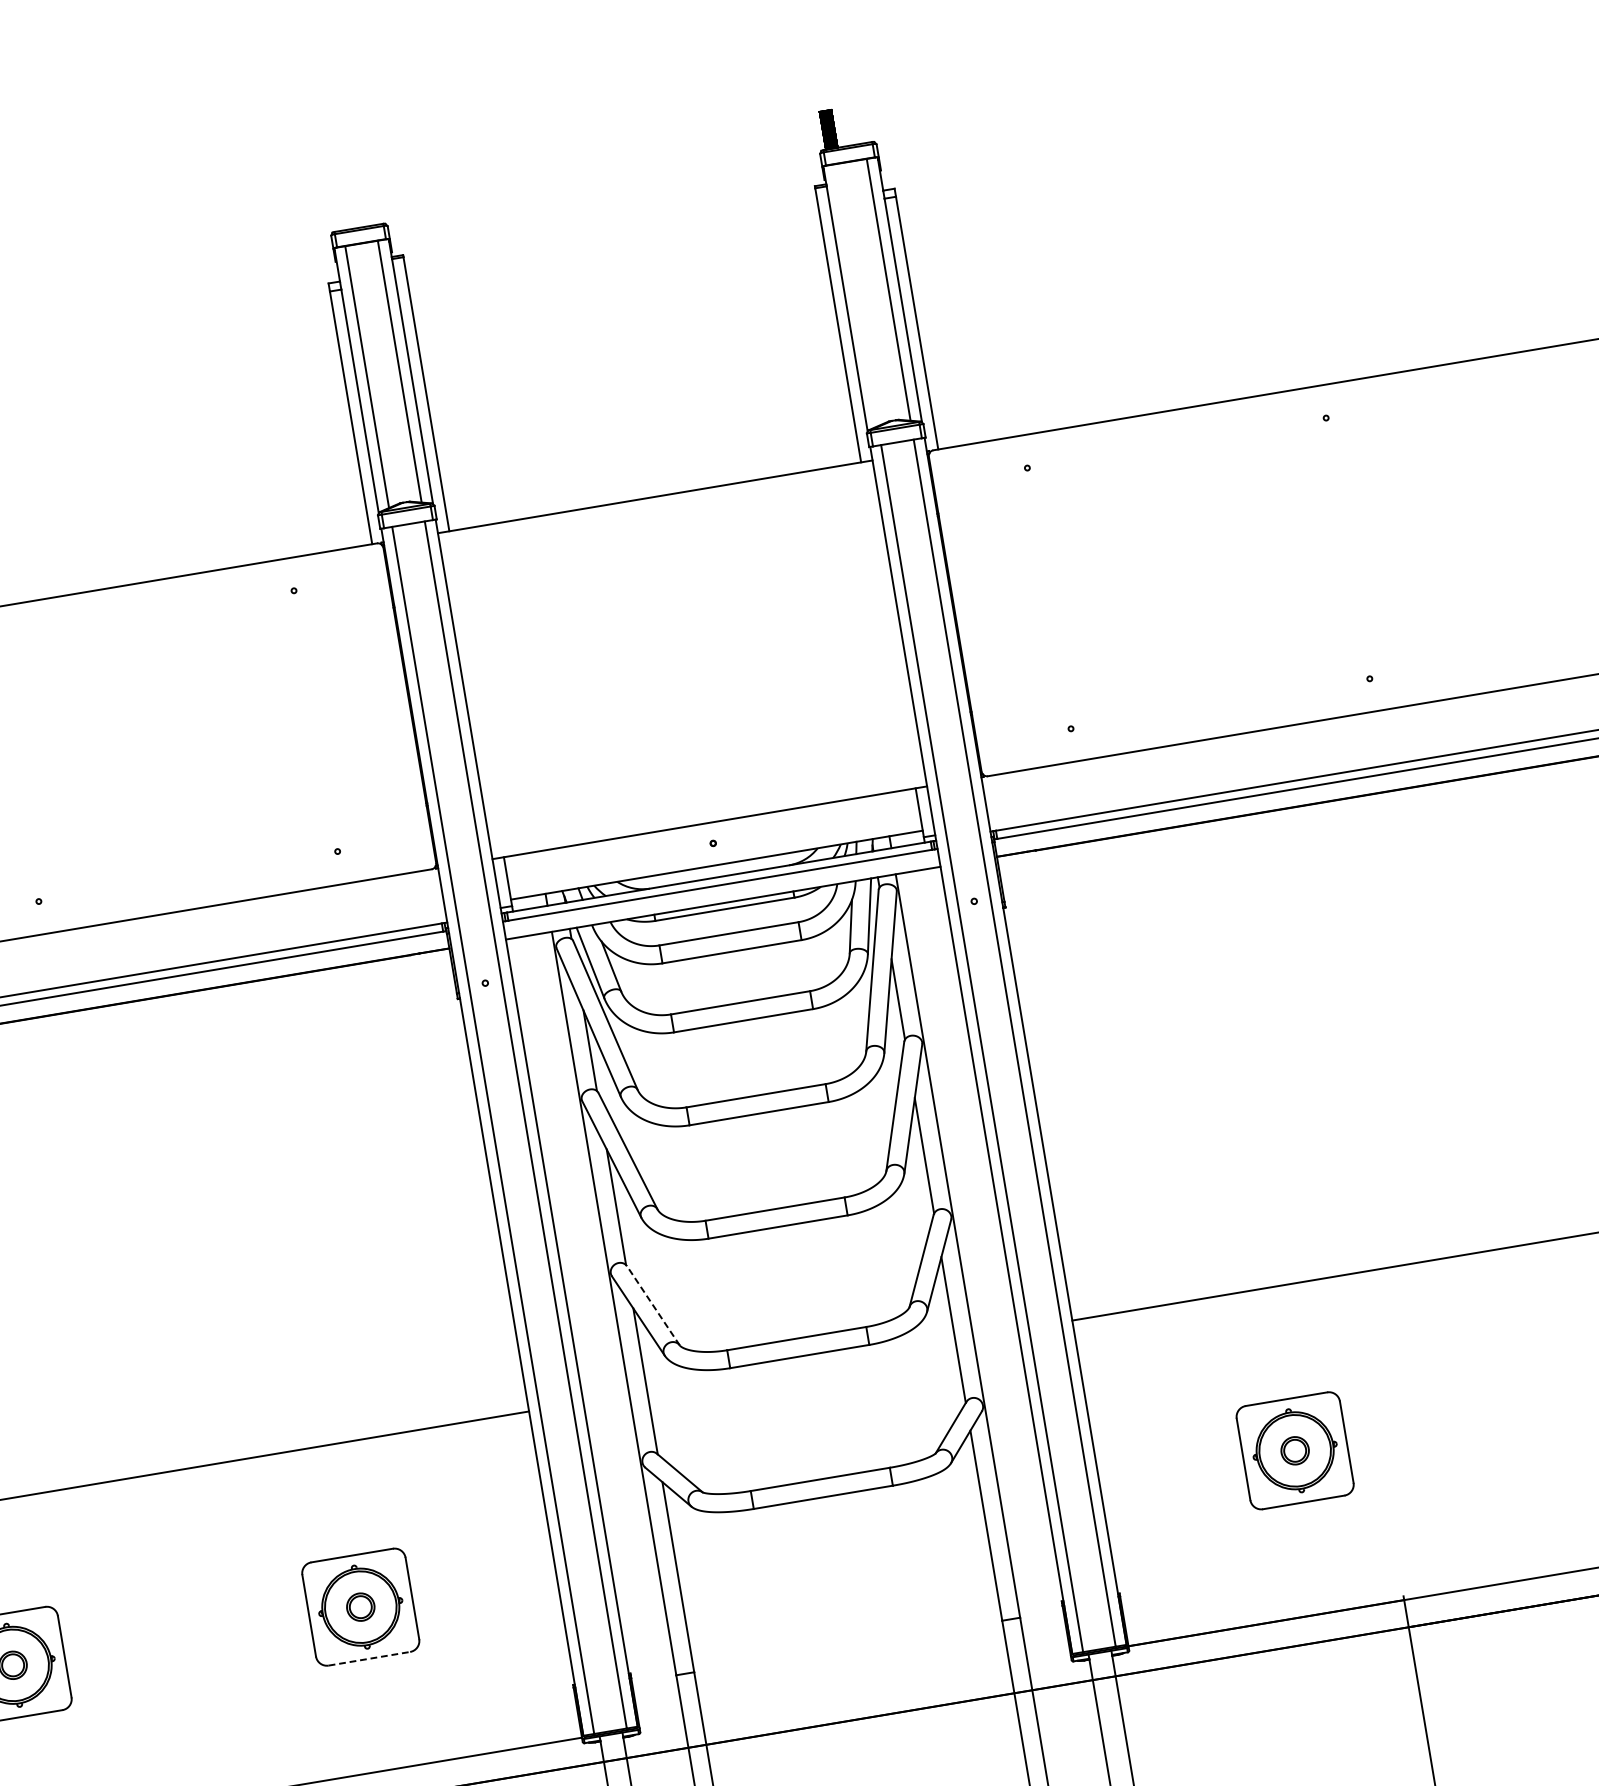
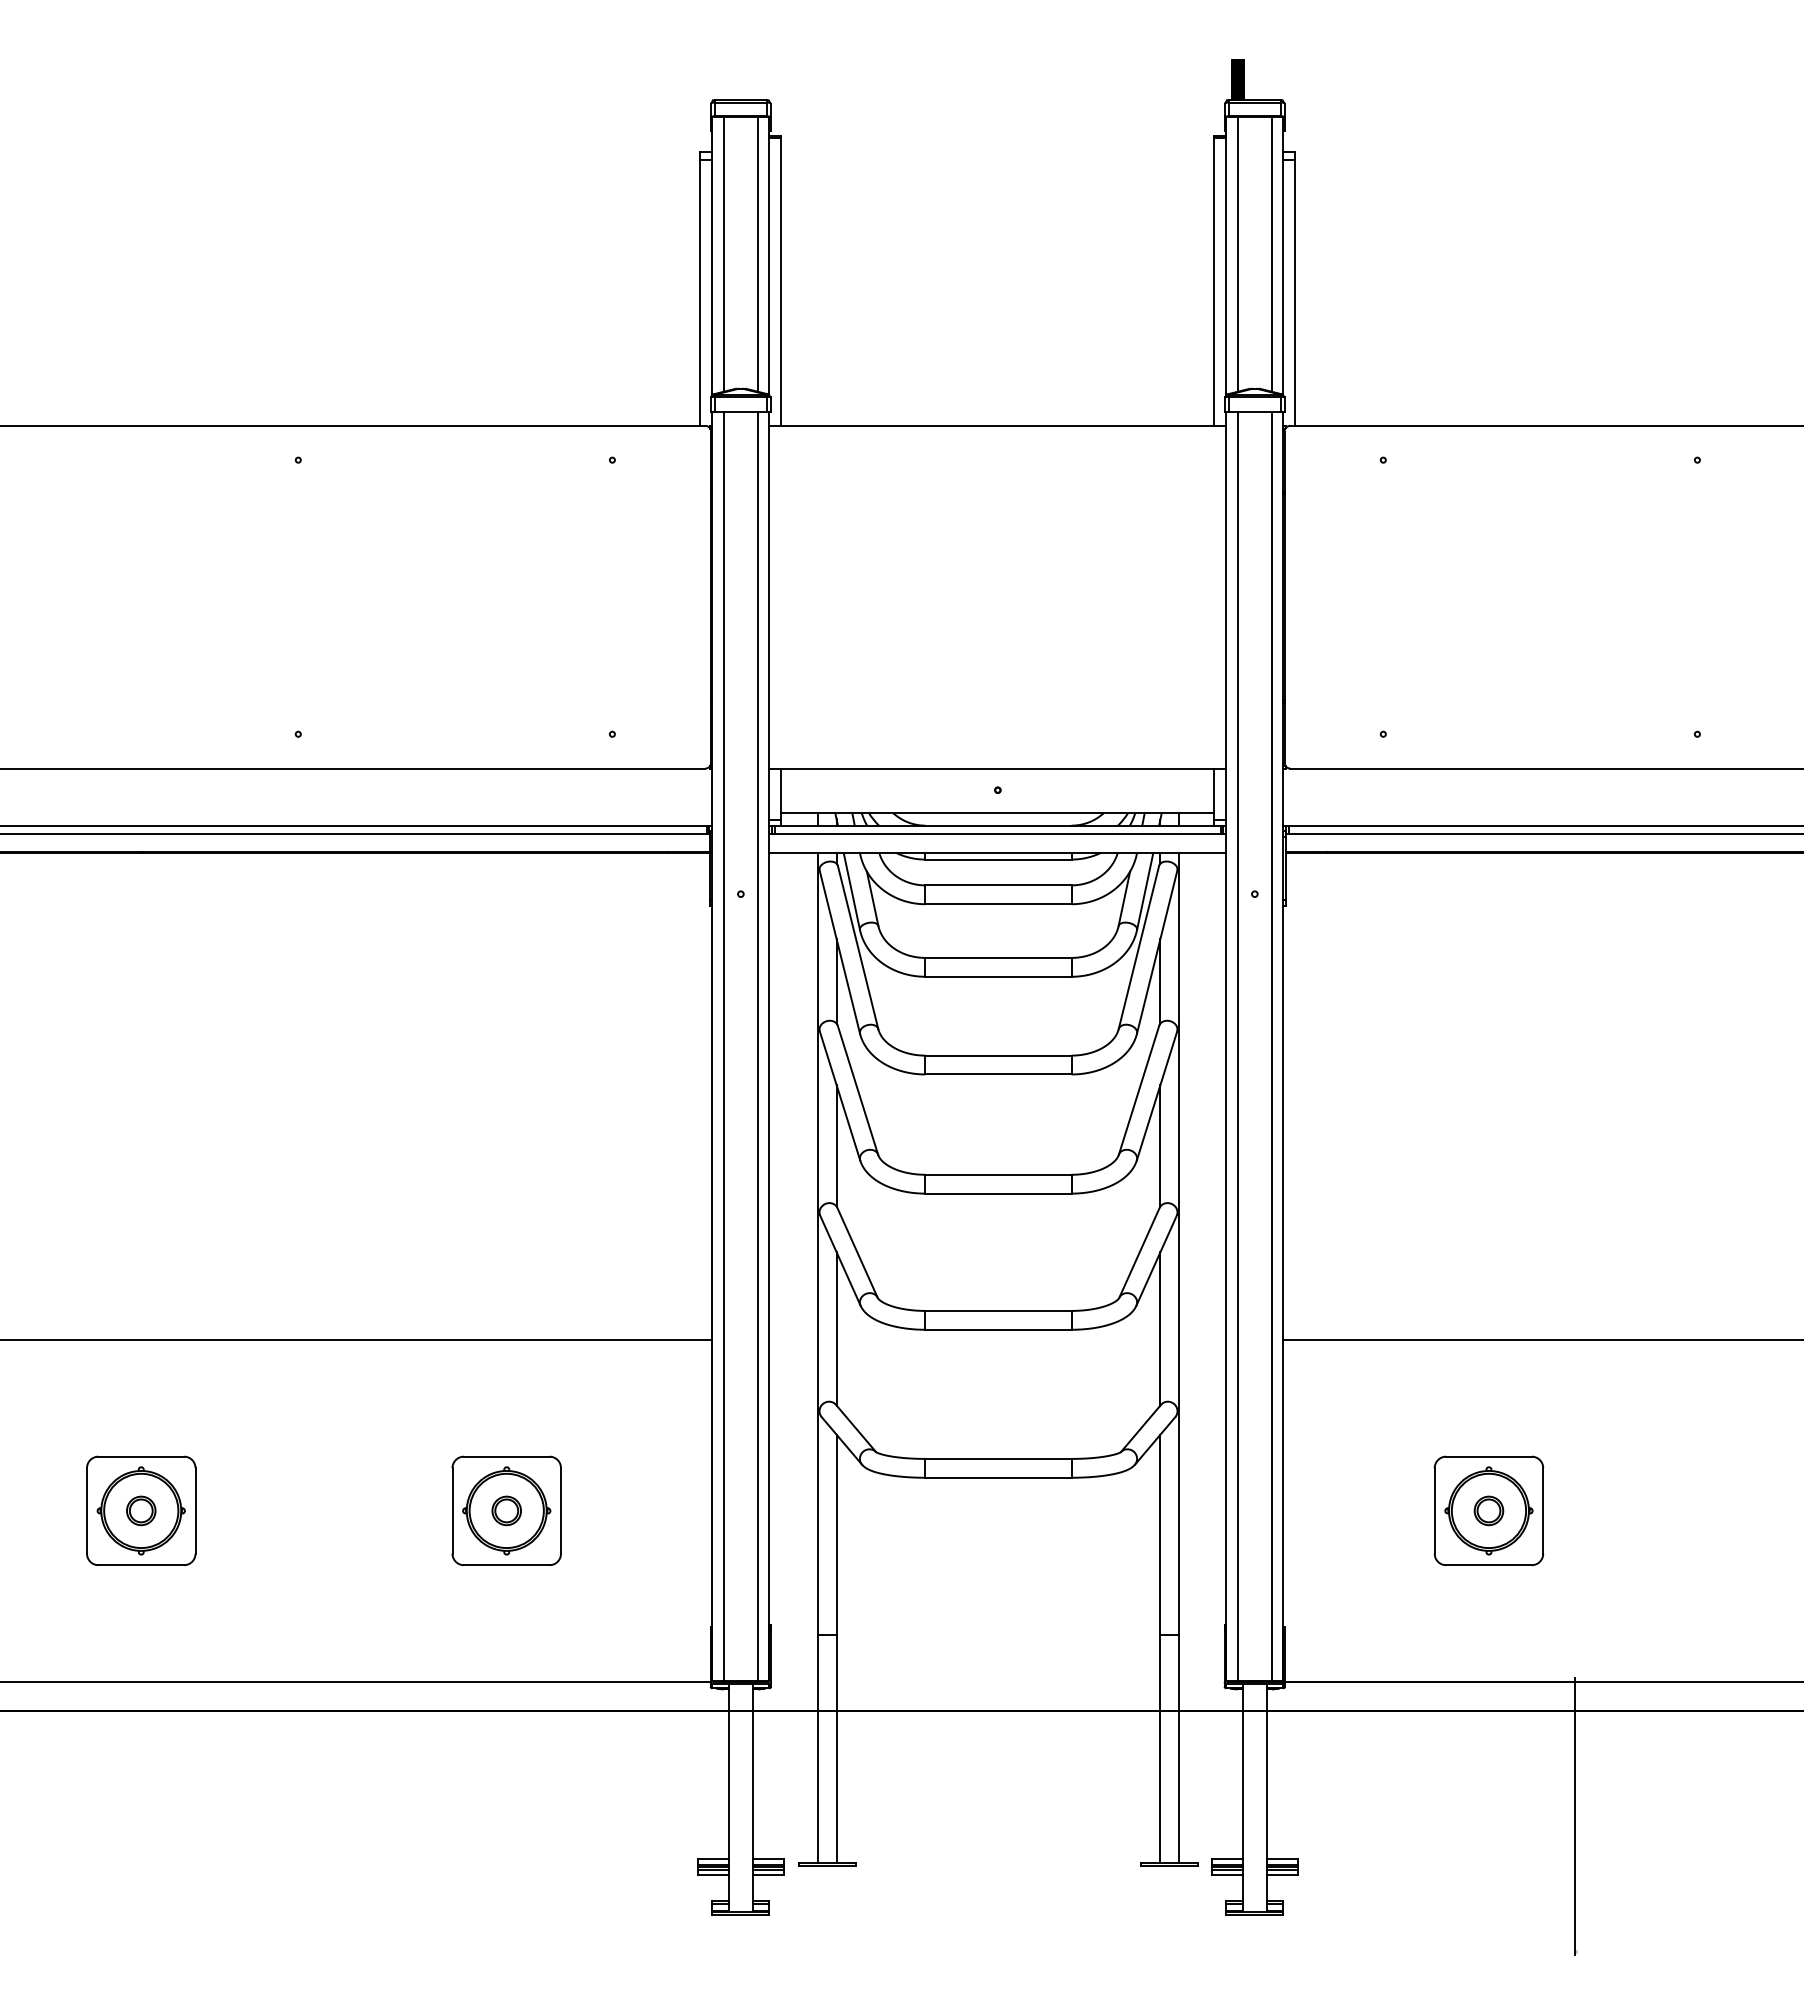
line: (855, 294) -> (1237, 253), added
line: (653, 1305) -> (857, 1252), dashed -> solid
line: (369, 1659) -> (506, 1565), dashed -> solid

